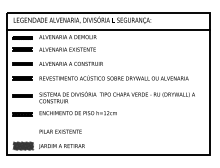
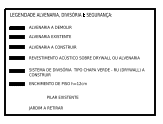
line: (107, 30) -> (79, 22), removed
text: (60, 131) -> (62, 97), moved
hatch: (23, 146) -> (17, 108), removed

